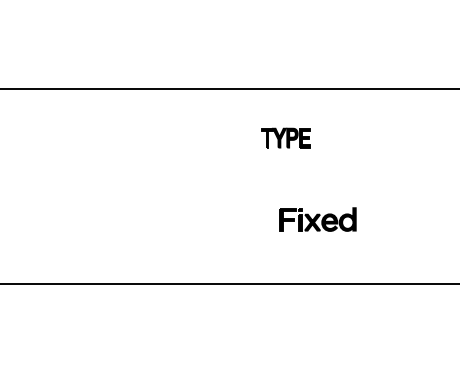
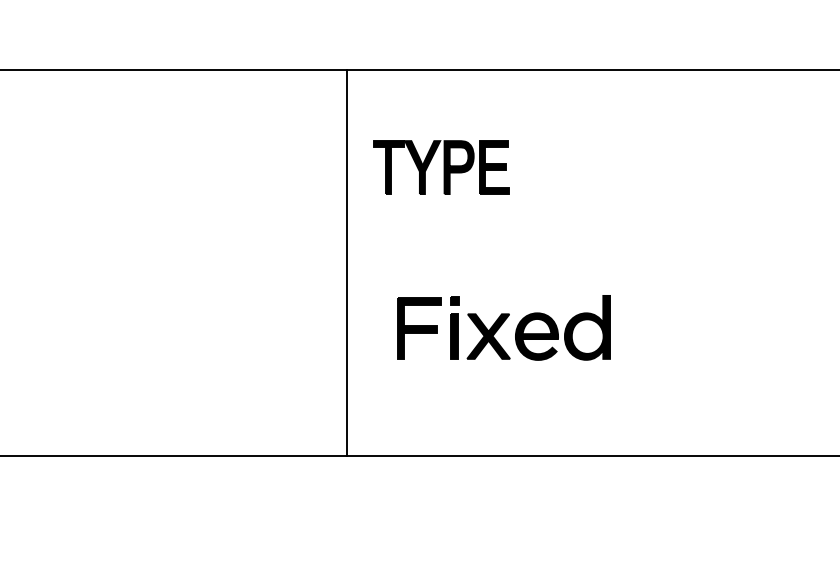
part: (285, 137) -> (439, 166), size x1.43
line: (238, 186) -> (347, 262), added
part: (317, 219) -> (502, 327), size x1.43

